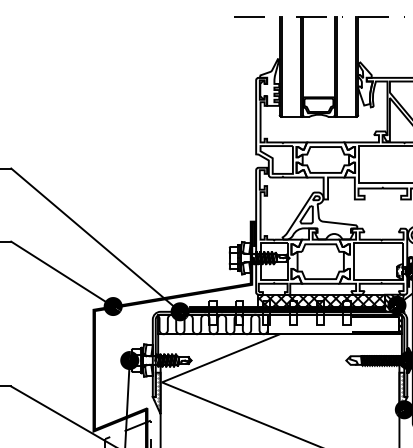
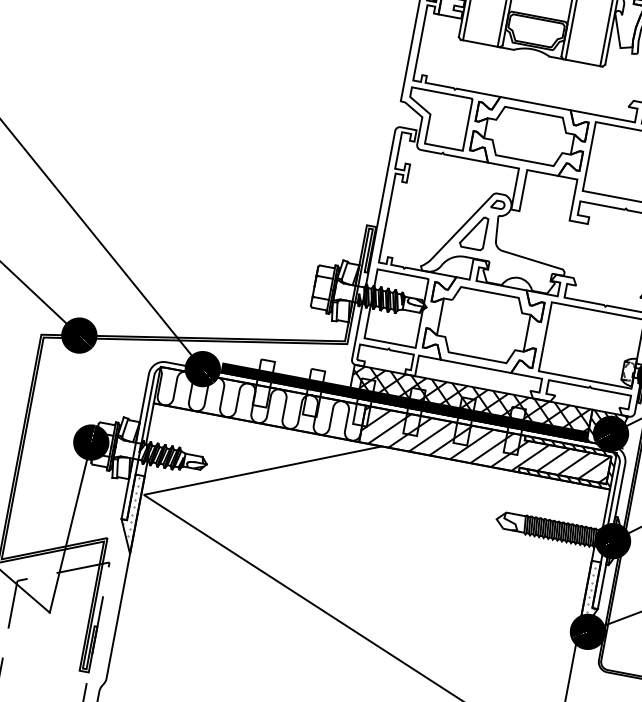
hatch: (333, 324) -> (485, 447), added

